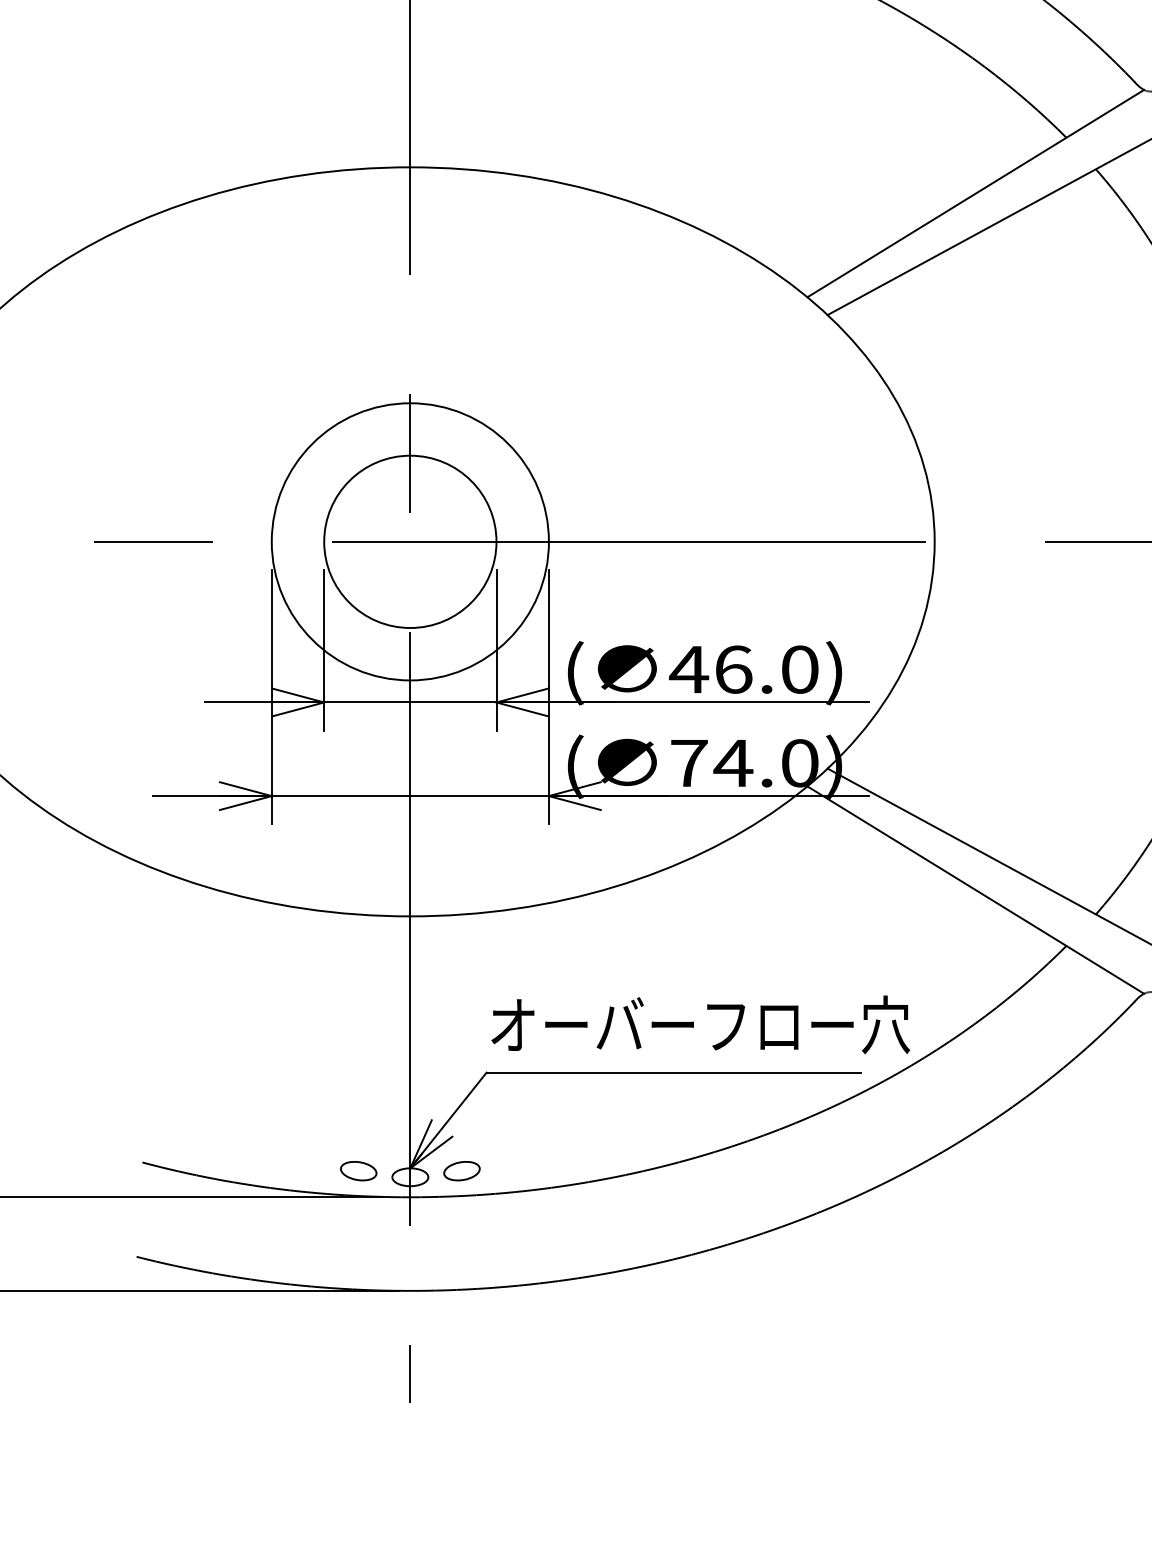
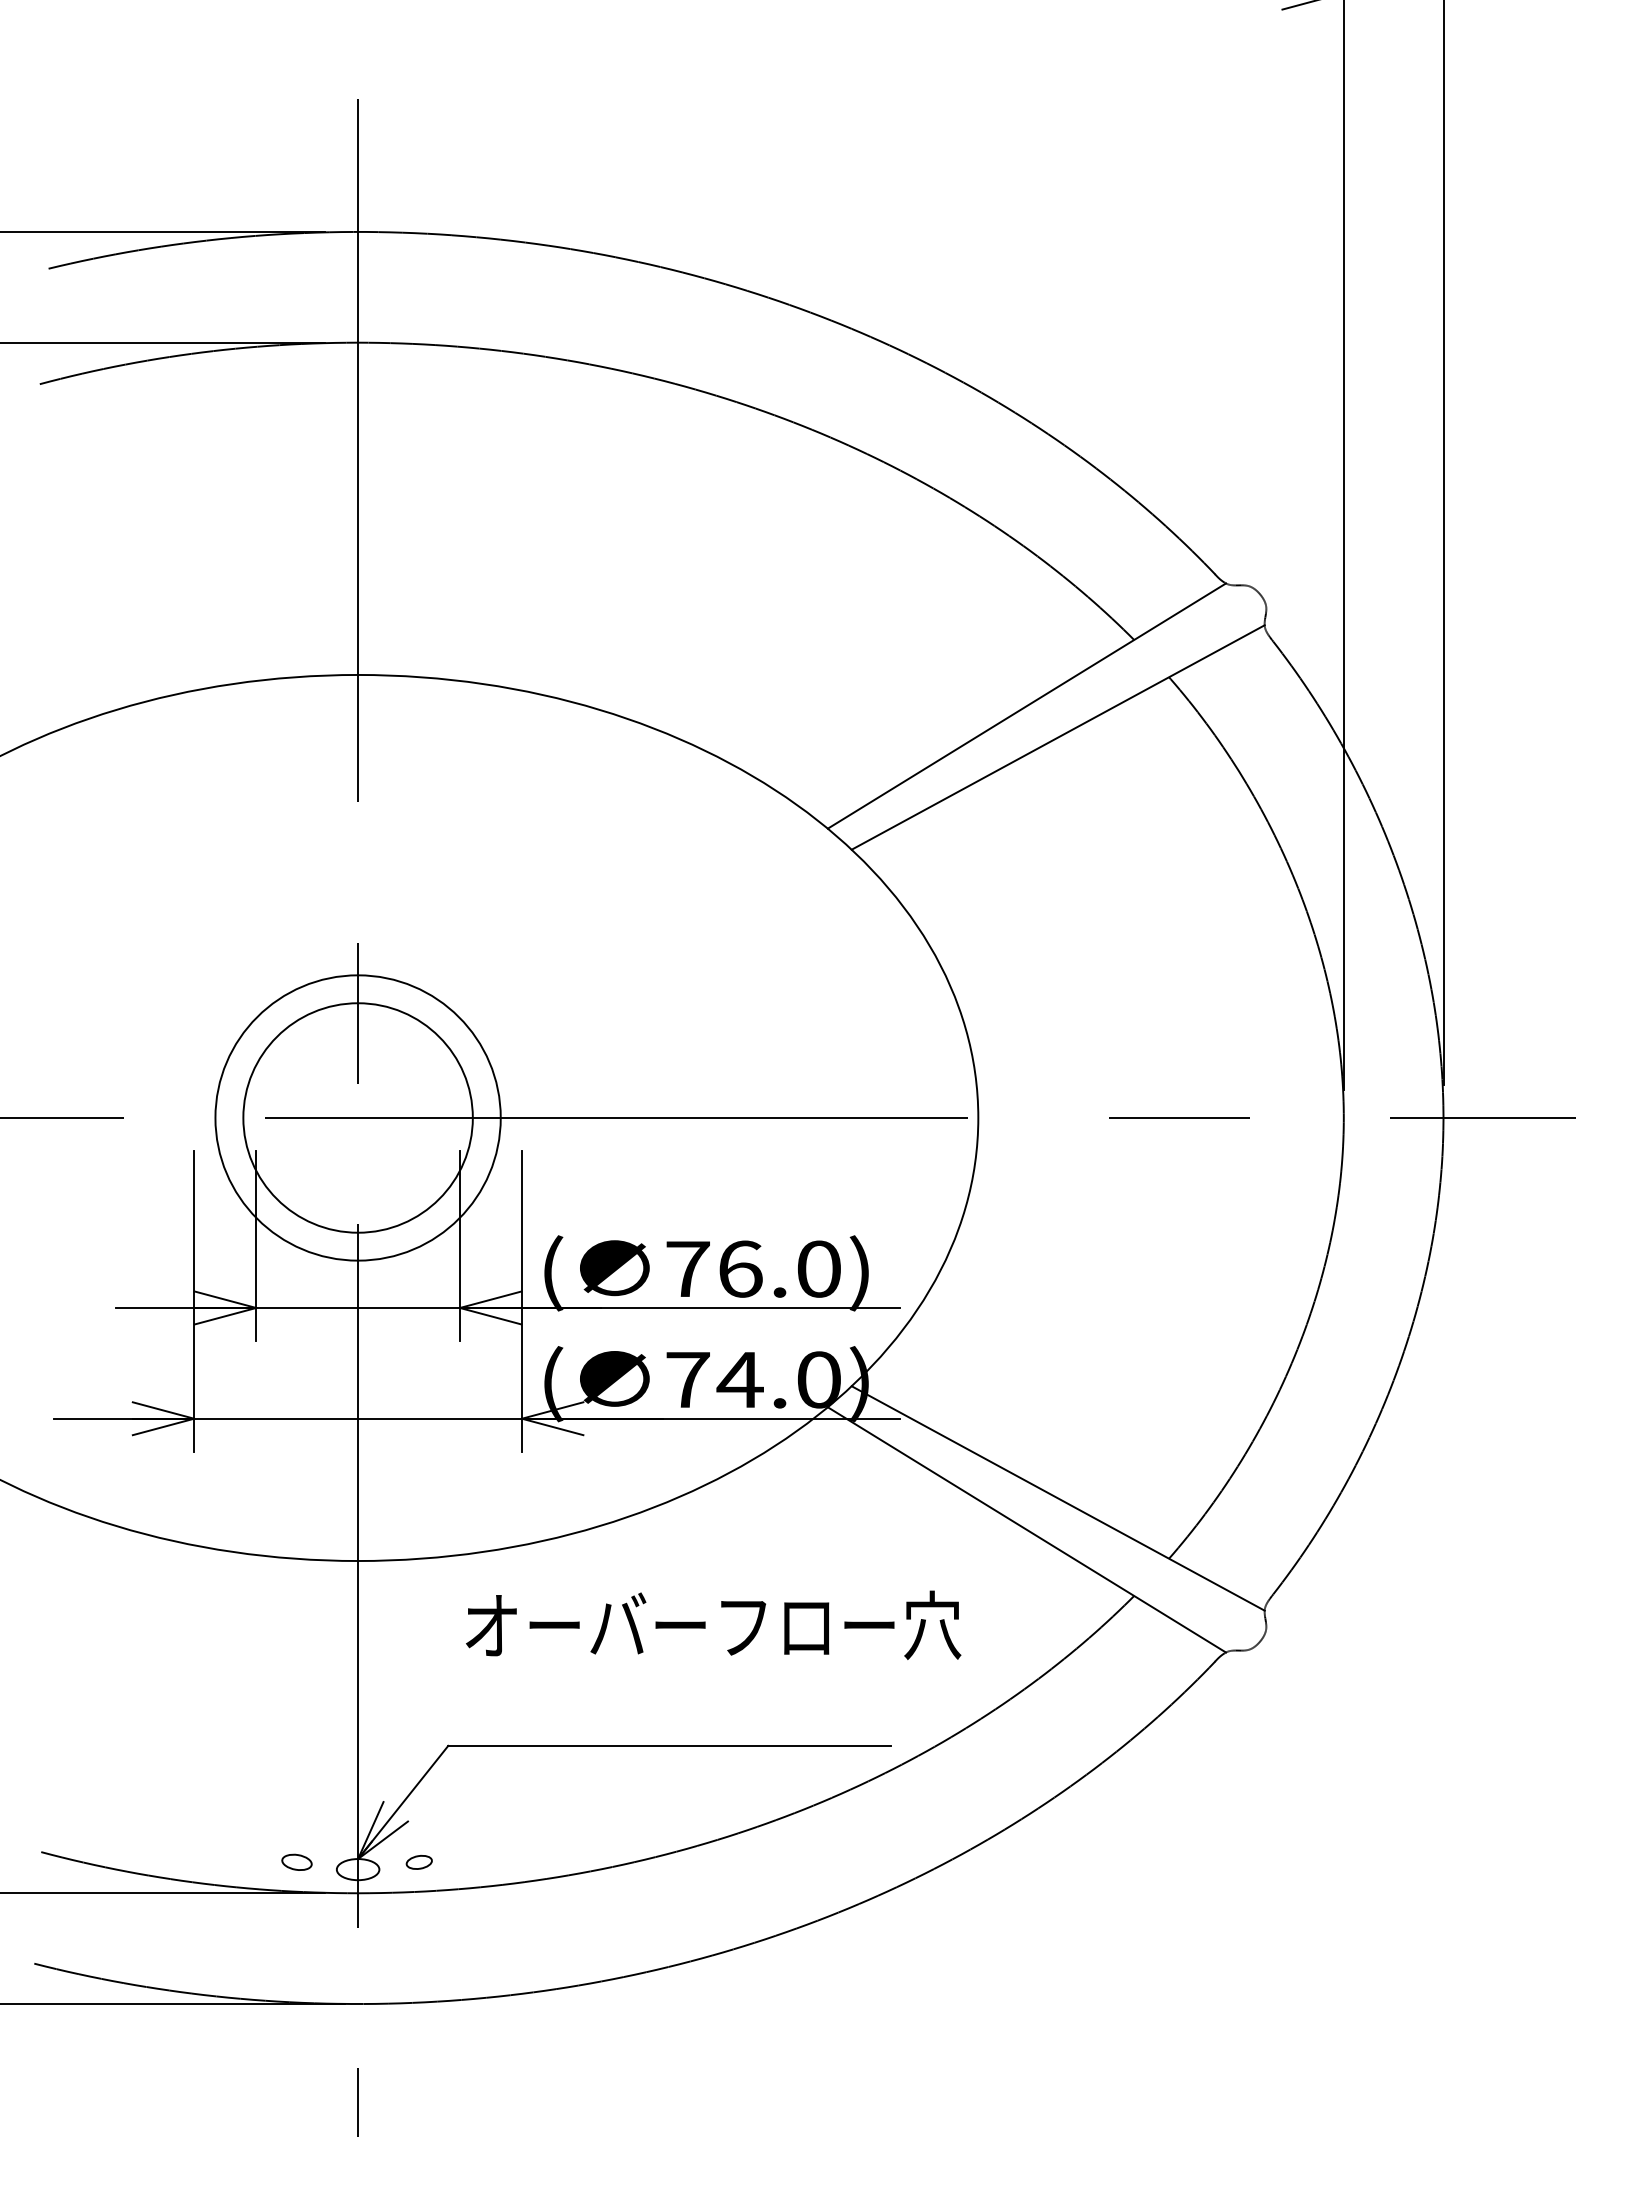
circle: (410, 541) -> (358, 1117), size x0.7
circle: (410, 541) -> (358, 1117), size x1.4
text: (688, 669) -> (687, 1268), 46.0) -> 76.0)
text: (700, 1024) -> (713, 1624), moved
part: (358, 1171) -> (296, 1862), size x0.7
part: (462, 1171) -> (419, 1862), size x0.6

